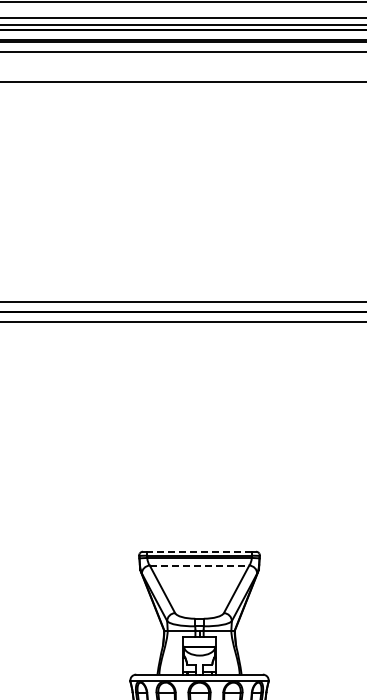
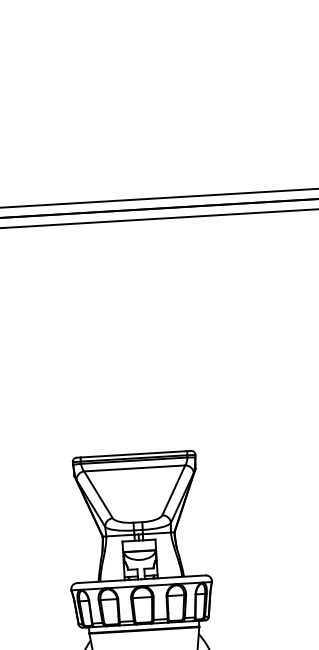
line: (199, 551) -> (133, 454), dashed -> solid
line: (199, 565) -> (134, 468), dashed -> solid

